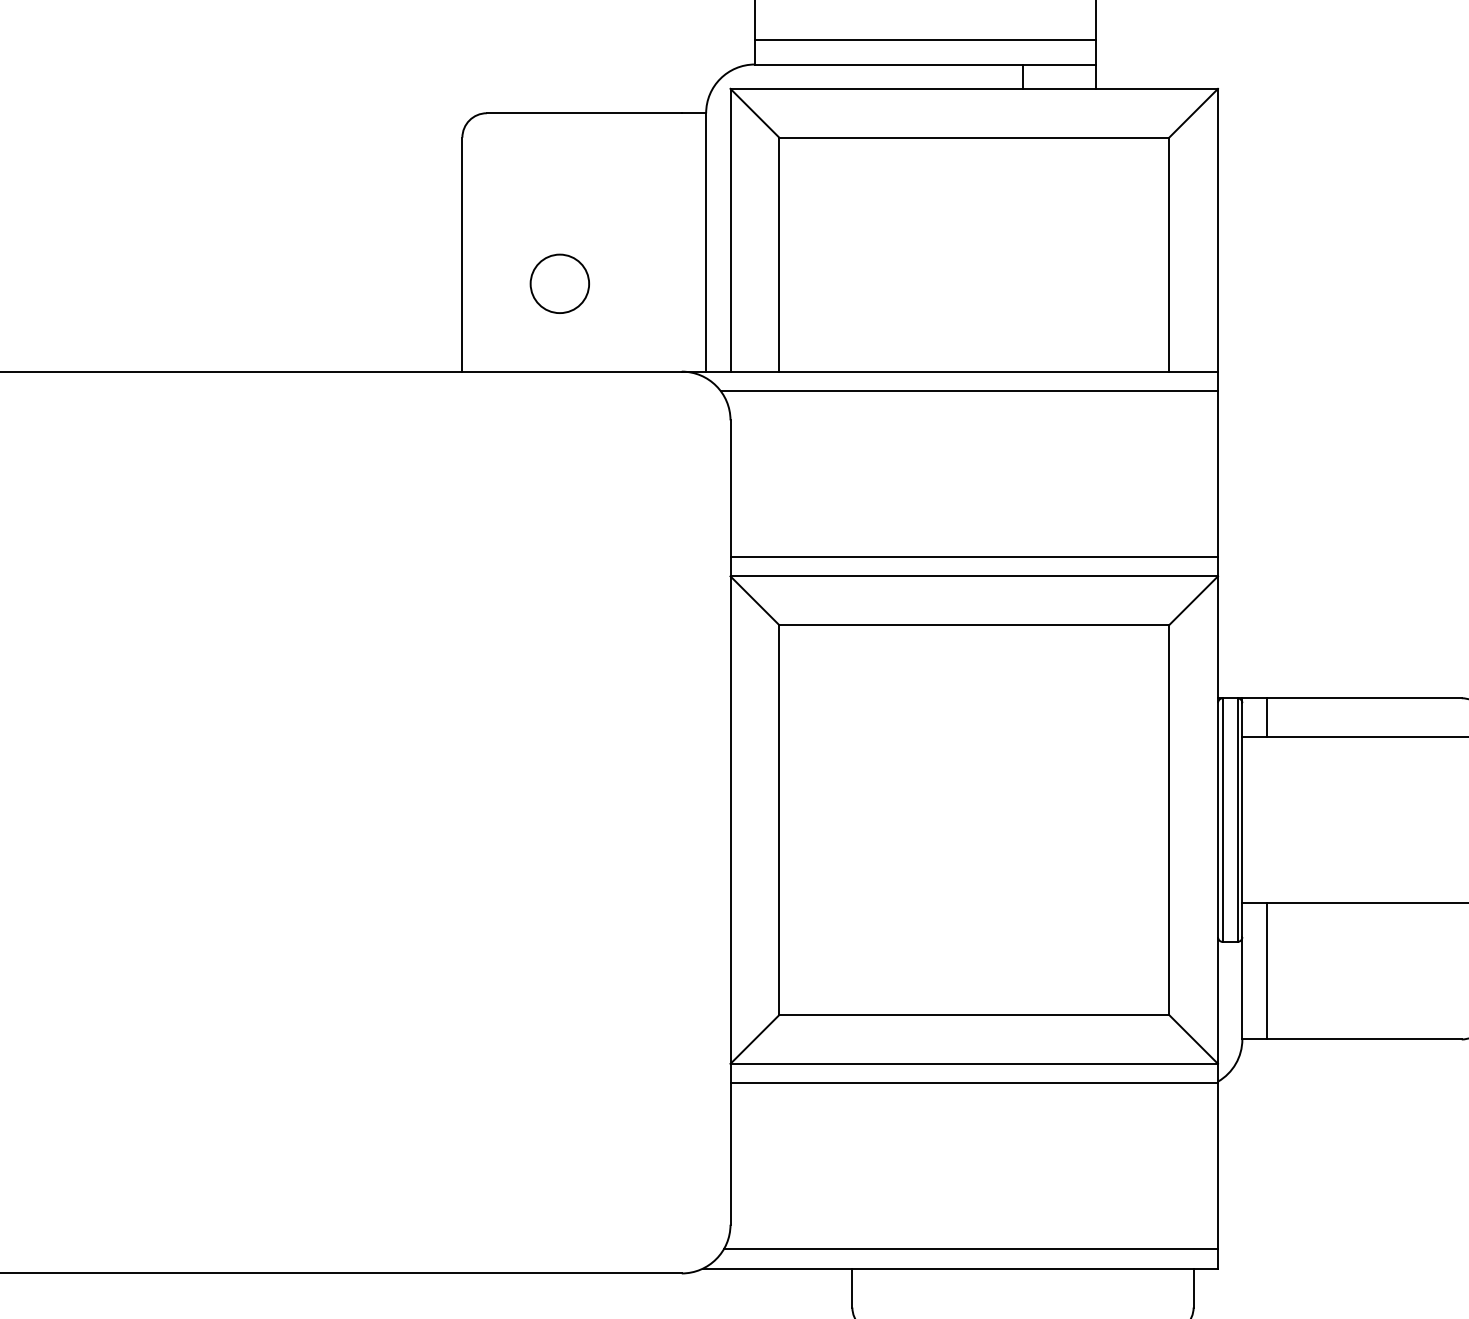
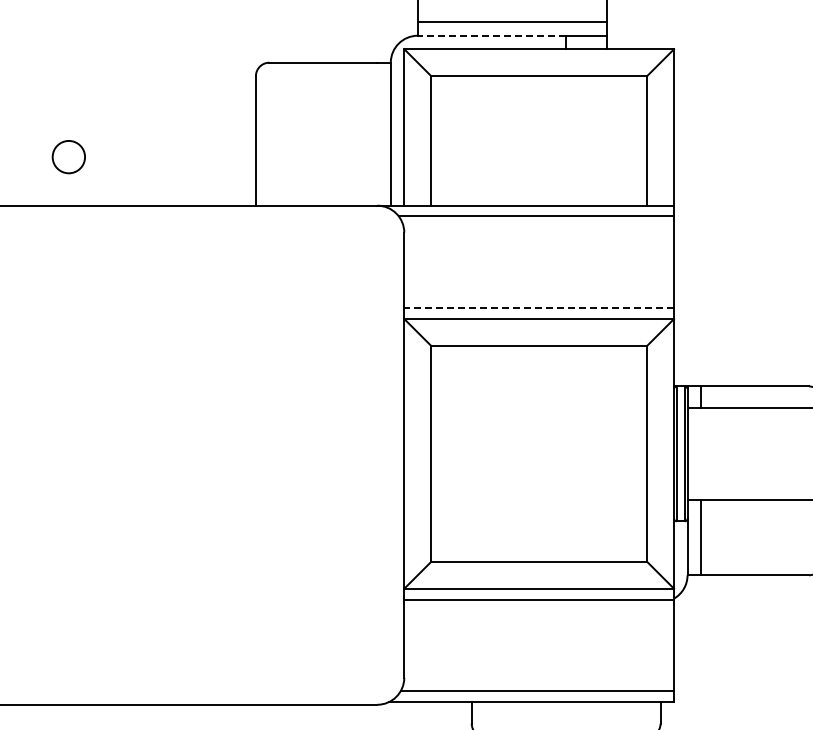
line: (888, 64) -> (491, 35), solid -> dashed
circle: (559, 284) -> (68, 157), moved
line: (974, 557) -> (539, 308), solid -> dashed

